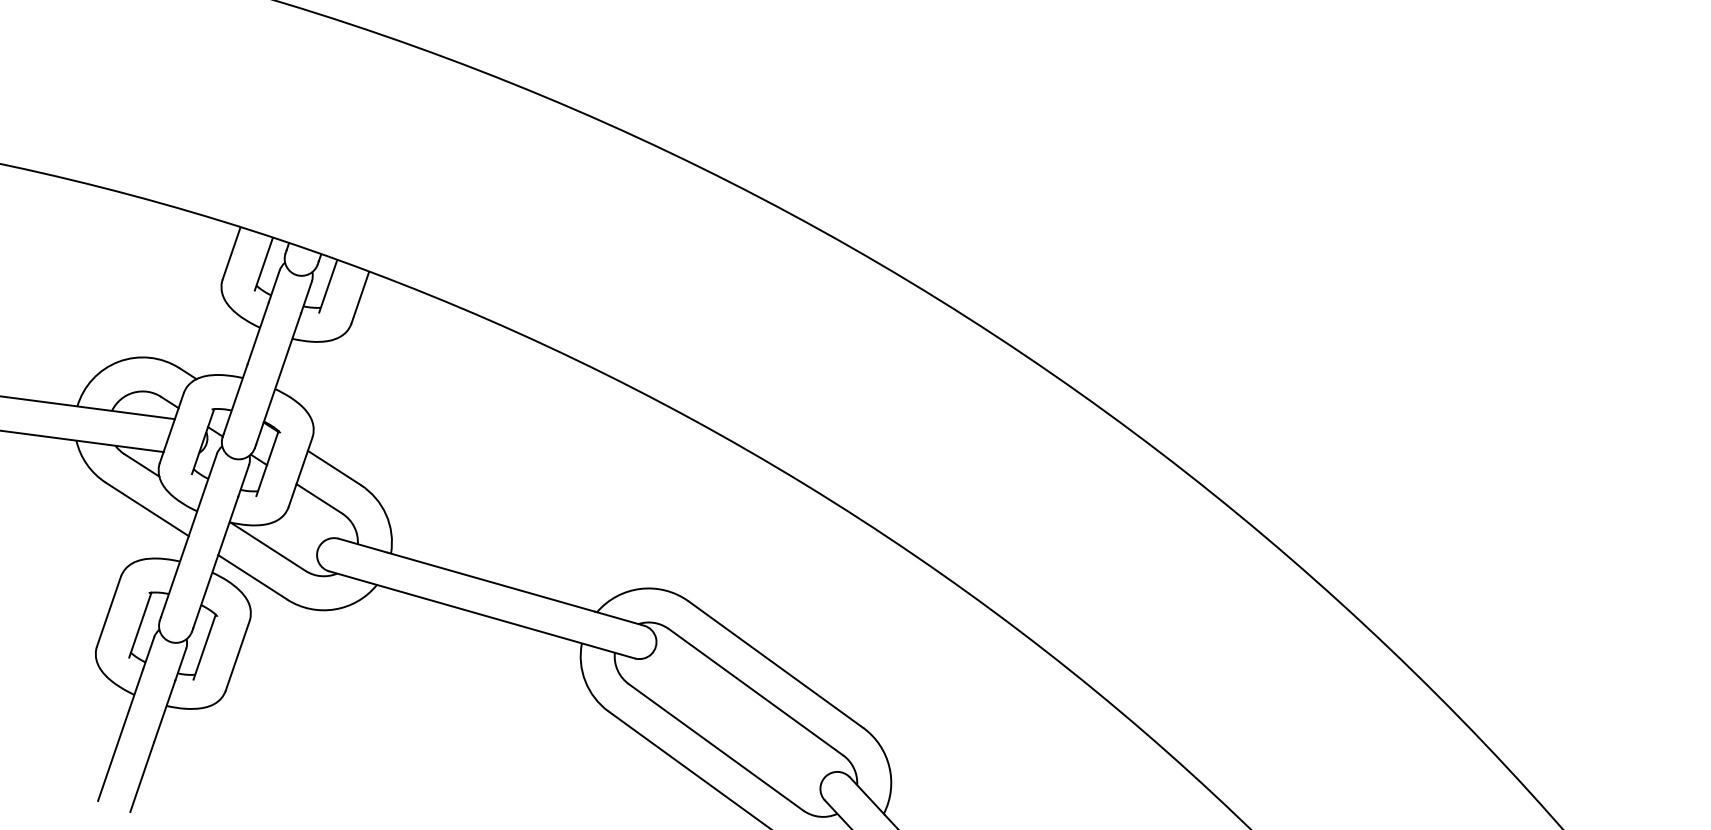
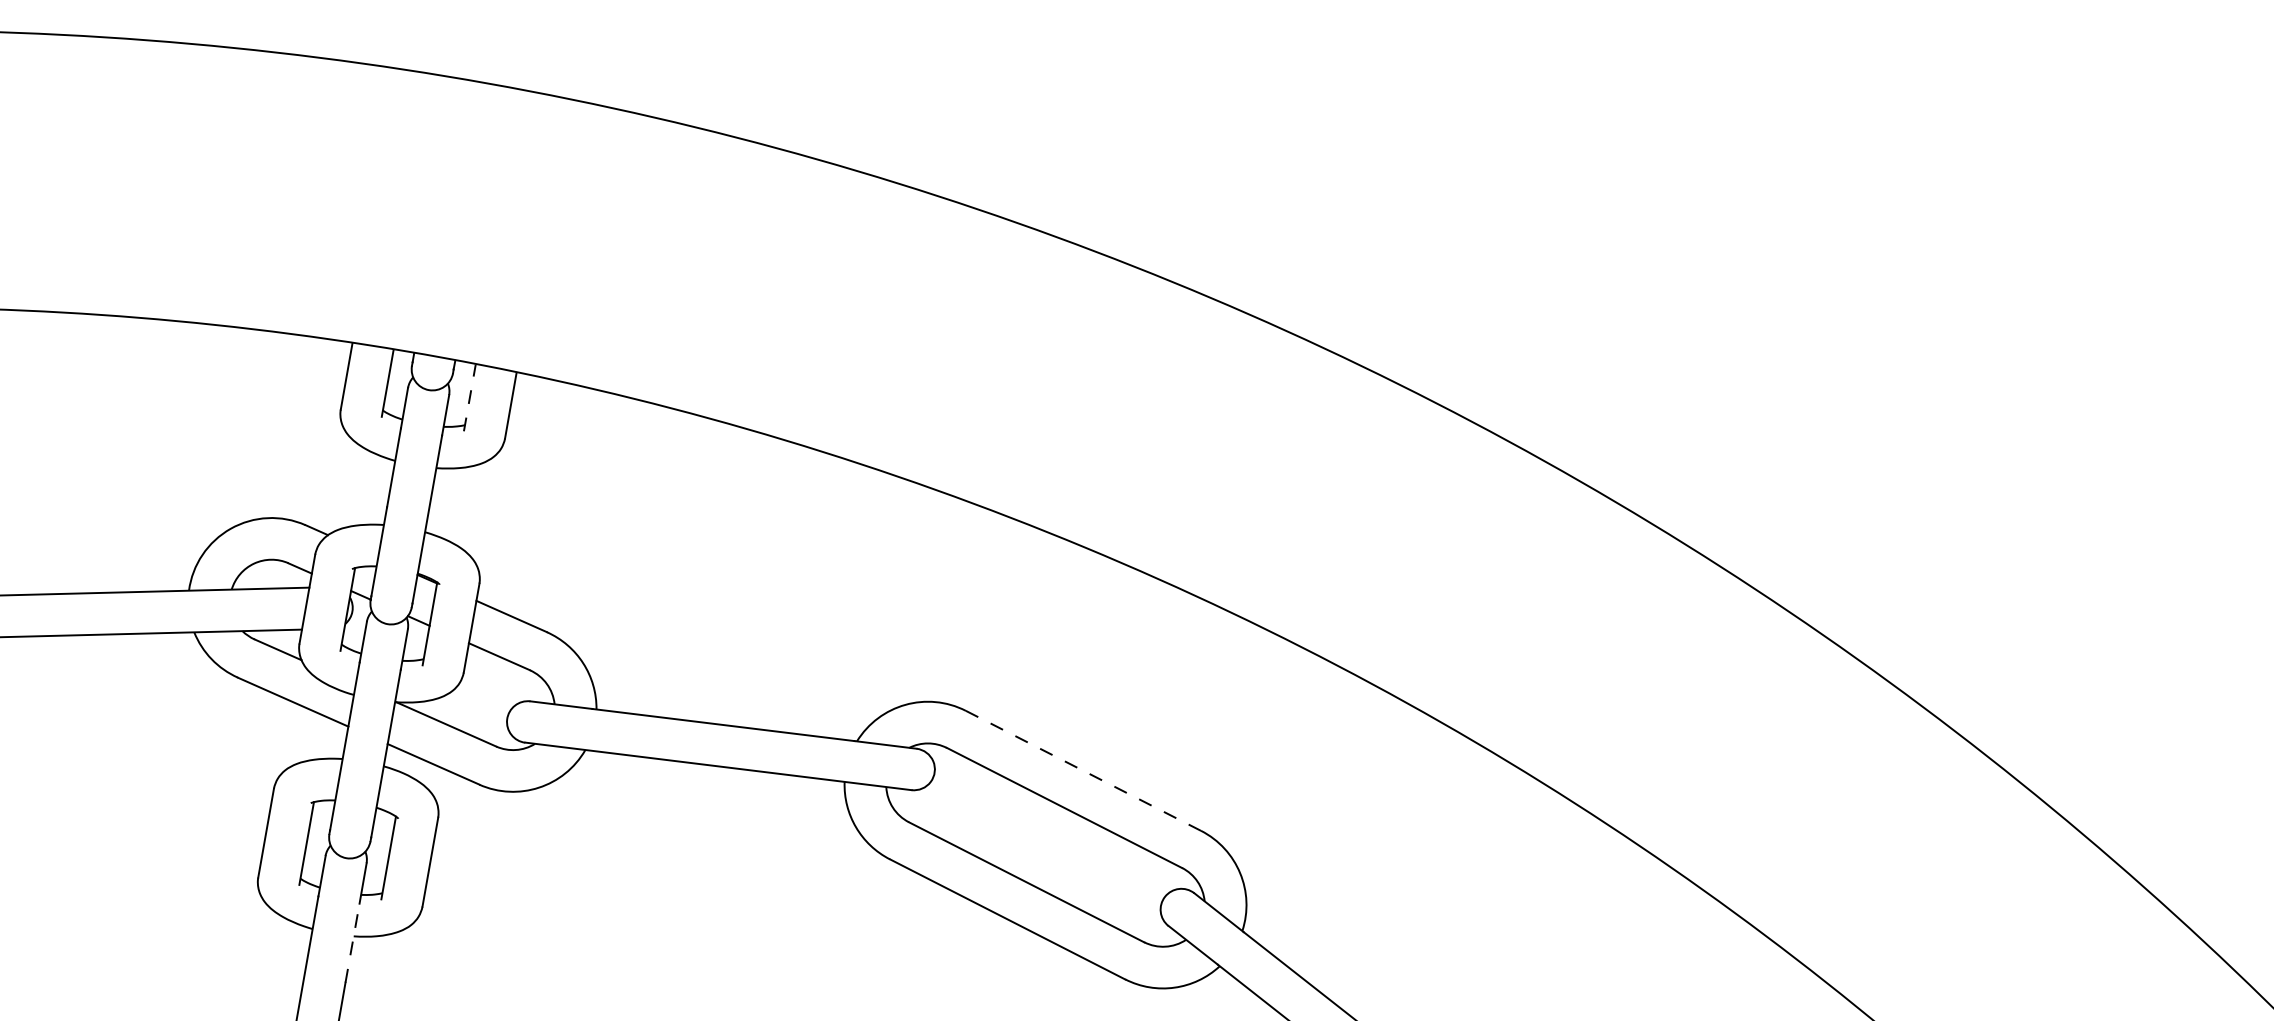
line: (327, 286) -> (469, 397), solid -> dashed
line: (775, 664) -> (1082, 770), solid -> dashed
line: (164, 710) -> (352, 942), solid -> dashed

